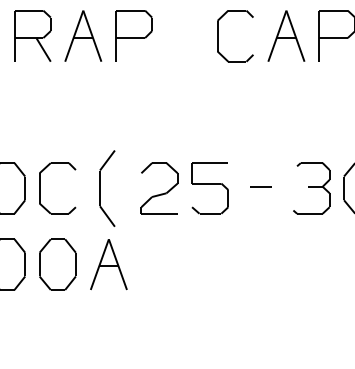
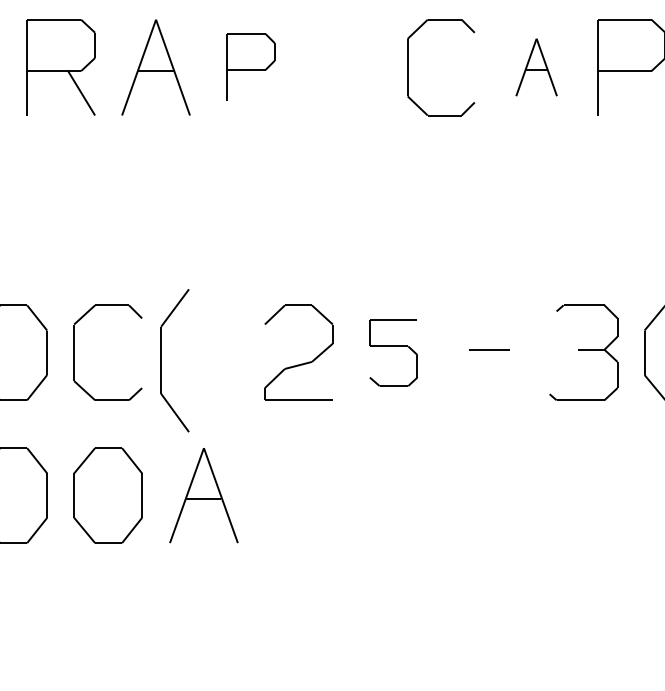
part: (133, 35) -> (250, 66), size x0.7
part: (286, 35) -> (536, 66), size x0.6
part: (100, 188) -> (162, 360), moved
part: (209, 188) -> (392, 352), size x0.7

